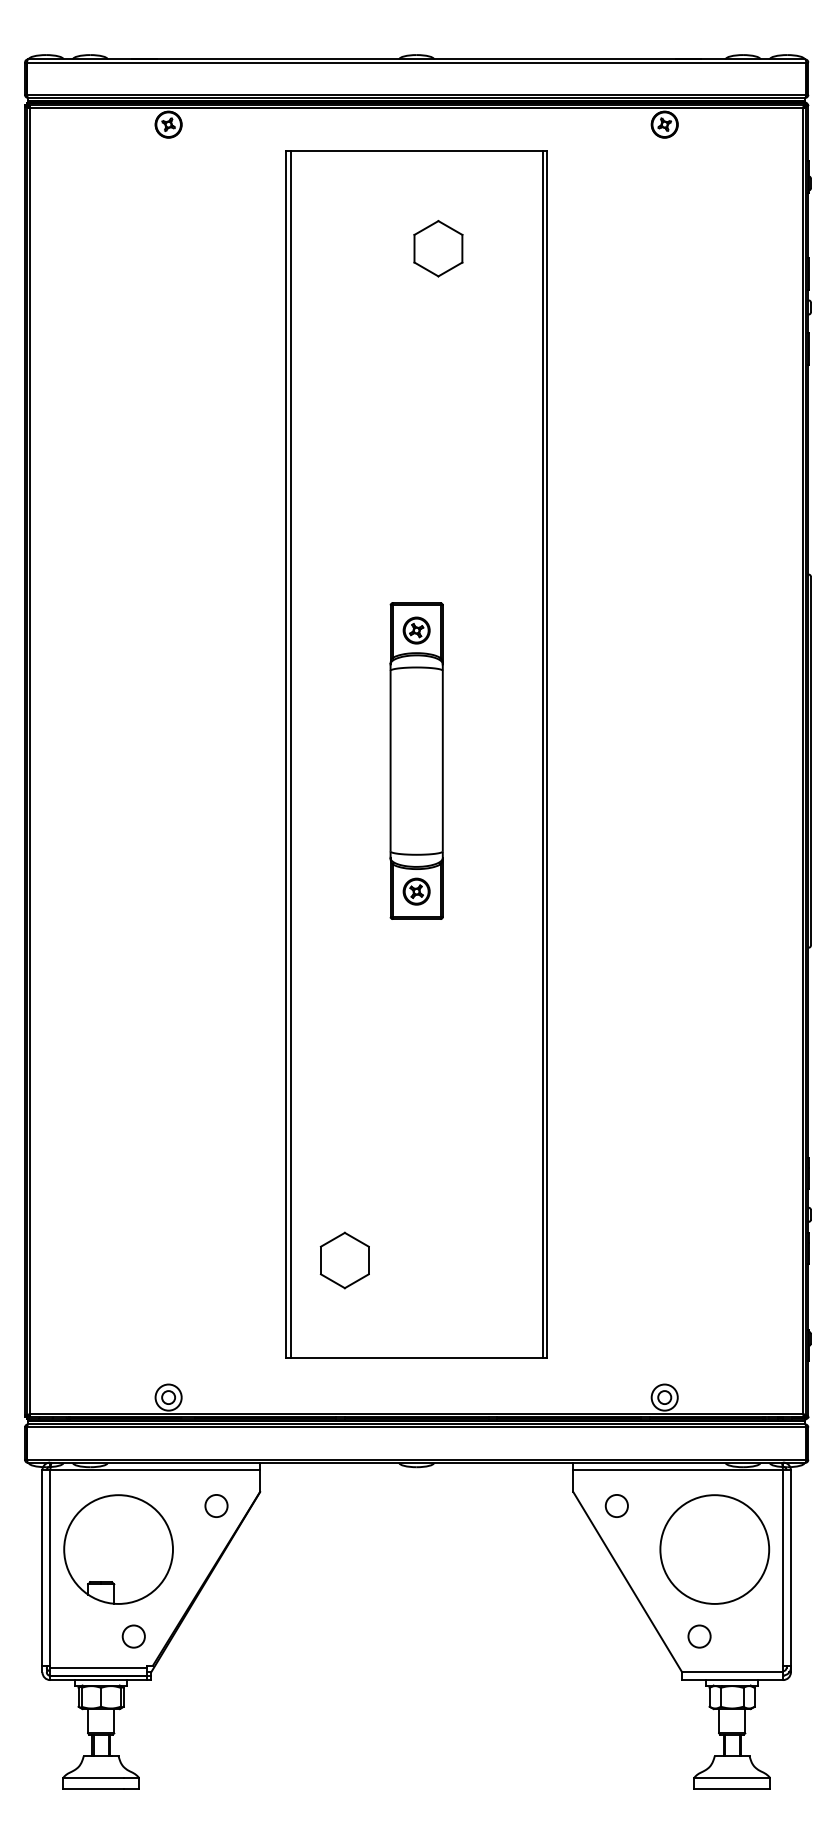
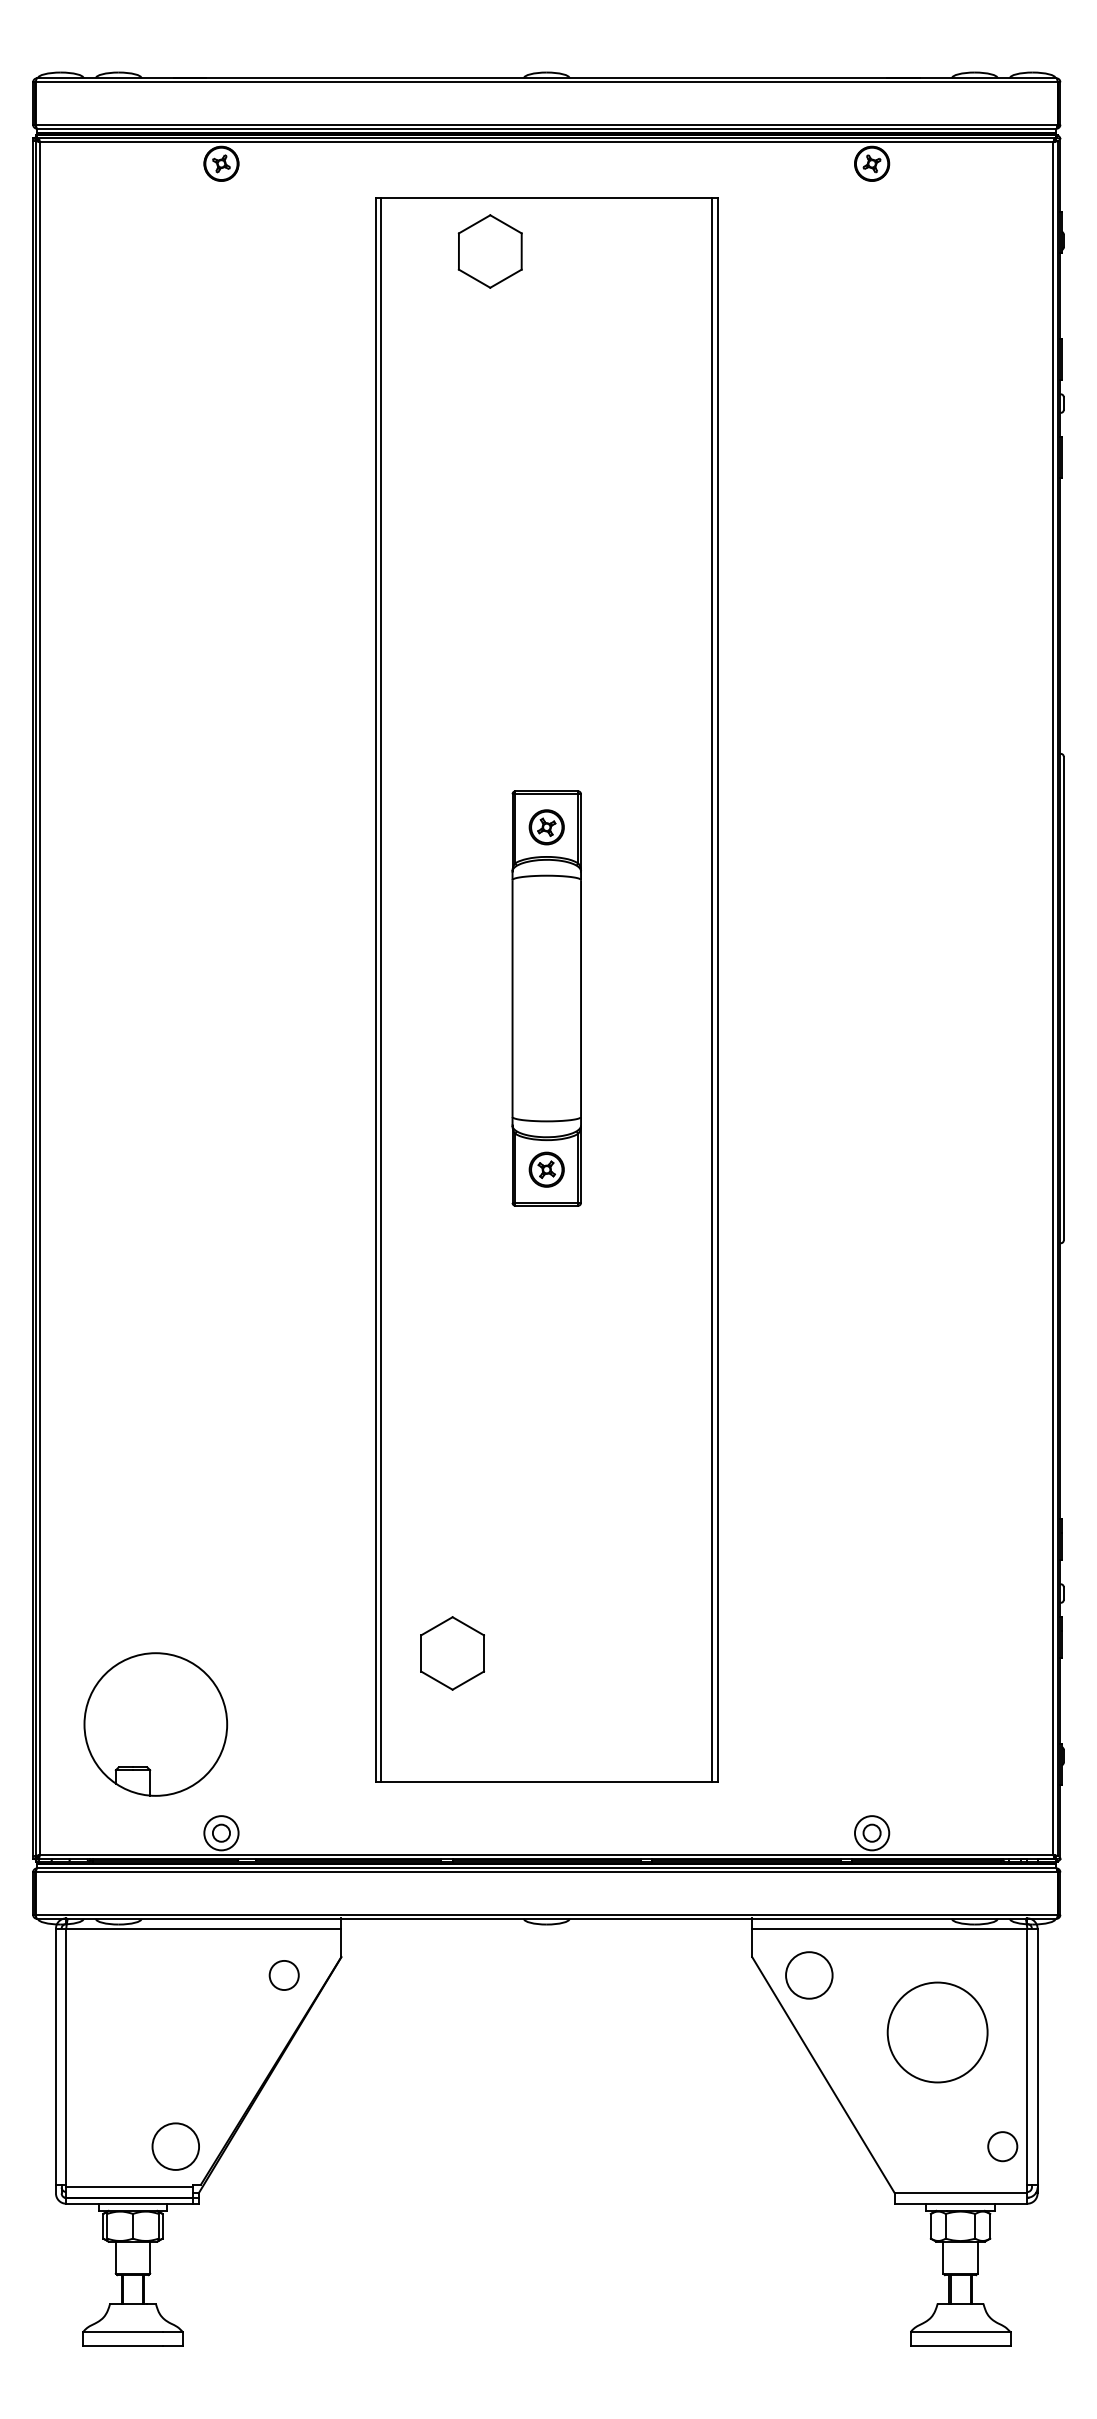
part: (437, 248) -> (489, 251), moved
circle: (616, 1506) -> (808, 1975), size x1.6
part: (118, 1549) -> (155, 1724), moved
circle: (714, 1549) -> (937, 2032), size x0.7
circle: (133, 1636) -> (175, 2146), size x1.6
circle: (699, 1636) -> (1002, 2146), moved

